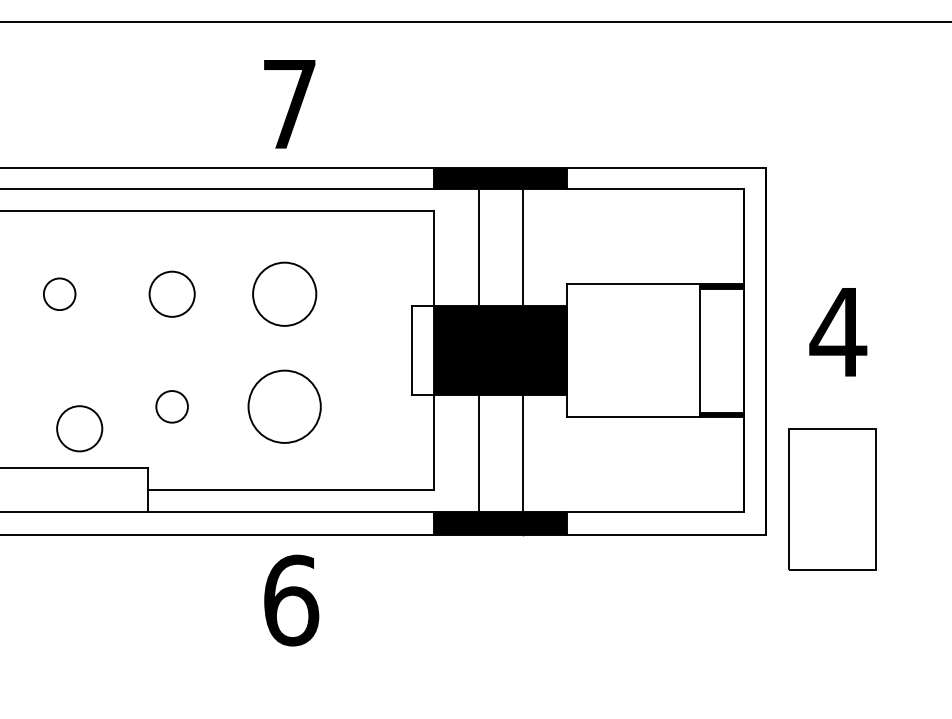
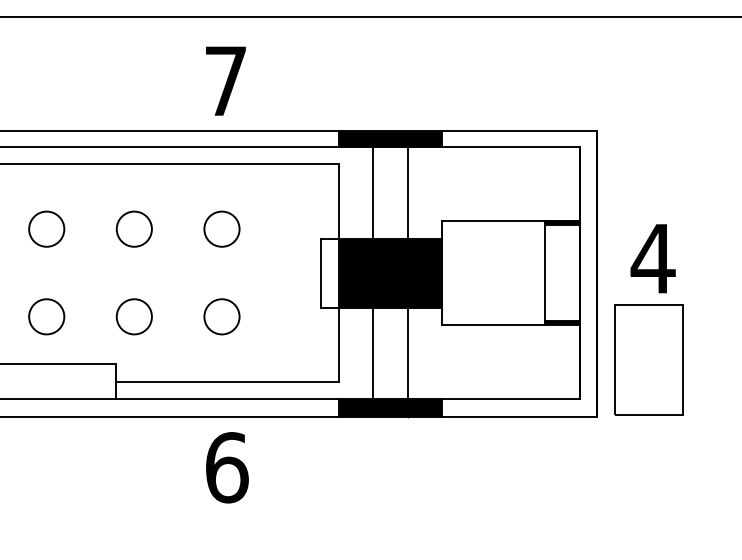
circle: (59, 293) -> (46, 228), size x1.43
circle: (284, 293) -> (221, 228), size x0.71
circle: (171, 406) -> (133, 316), size x1.43
circle: (284, 406) -> (221, 316), size x0.62
circle: (79, 428) -> (46, 316), moved
part: (832, 499) -> (648, 360), moved

